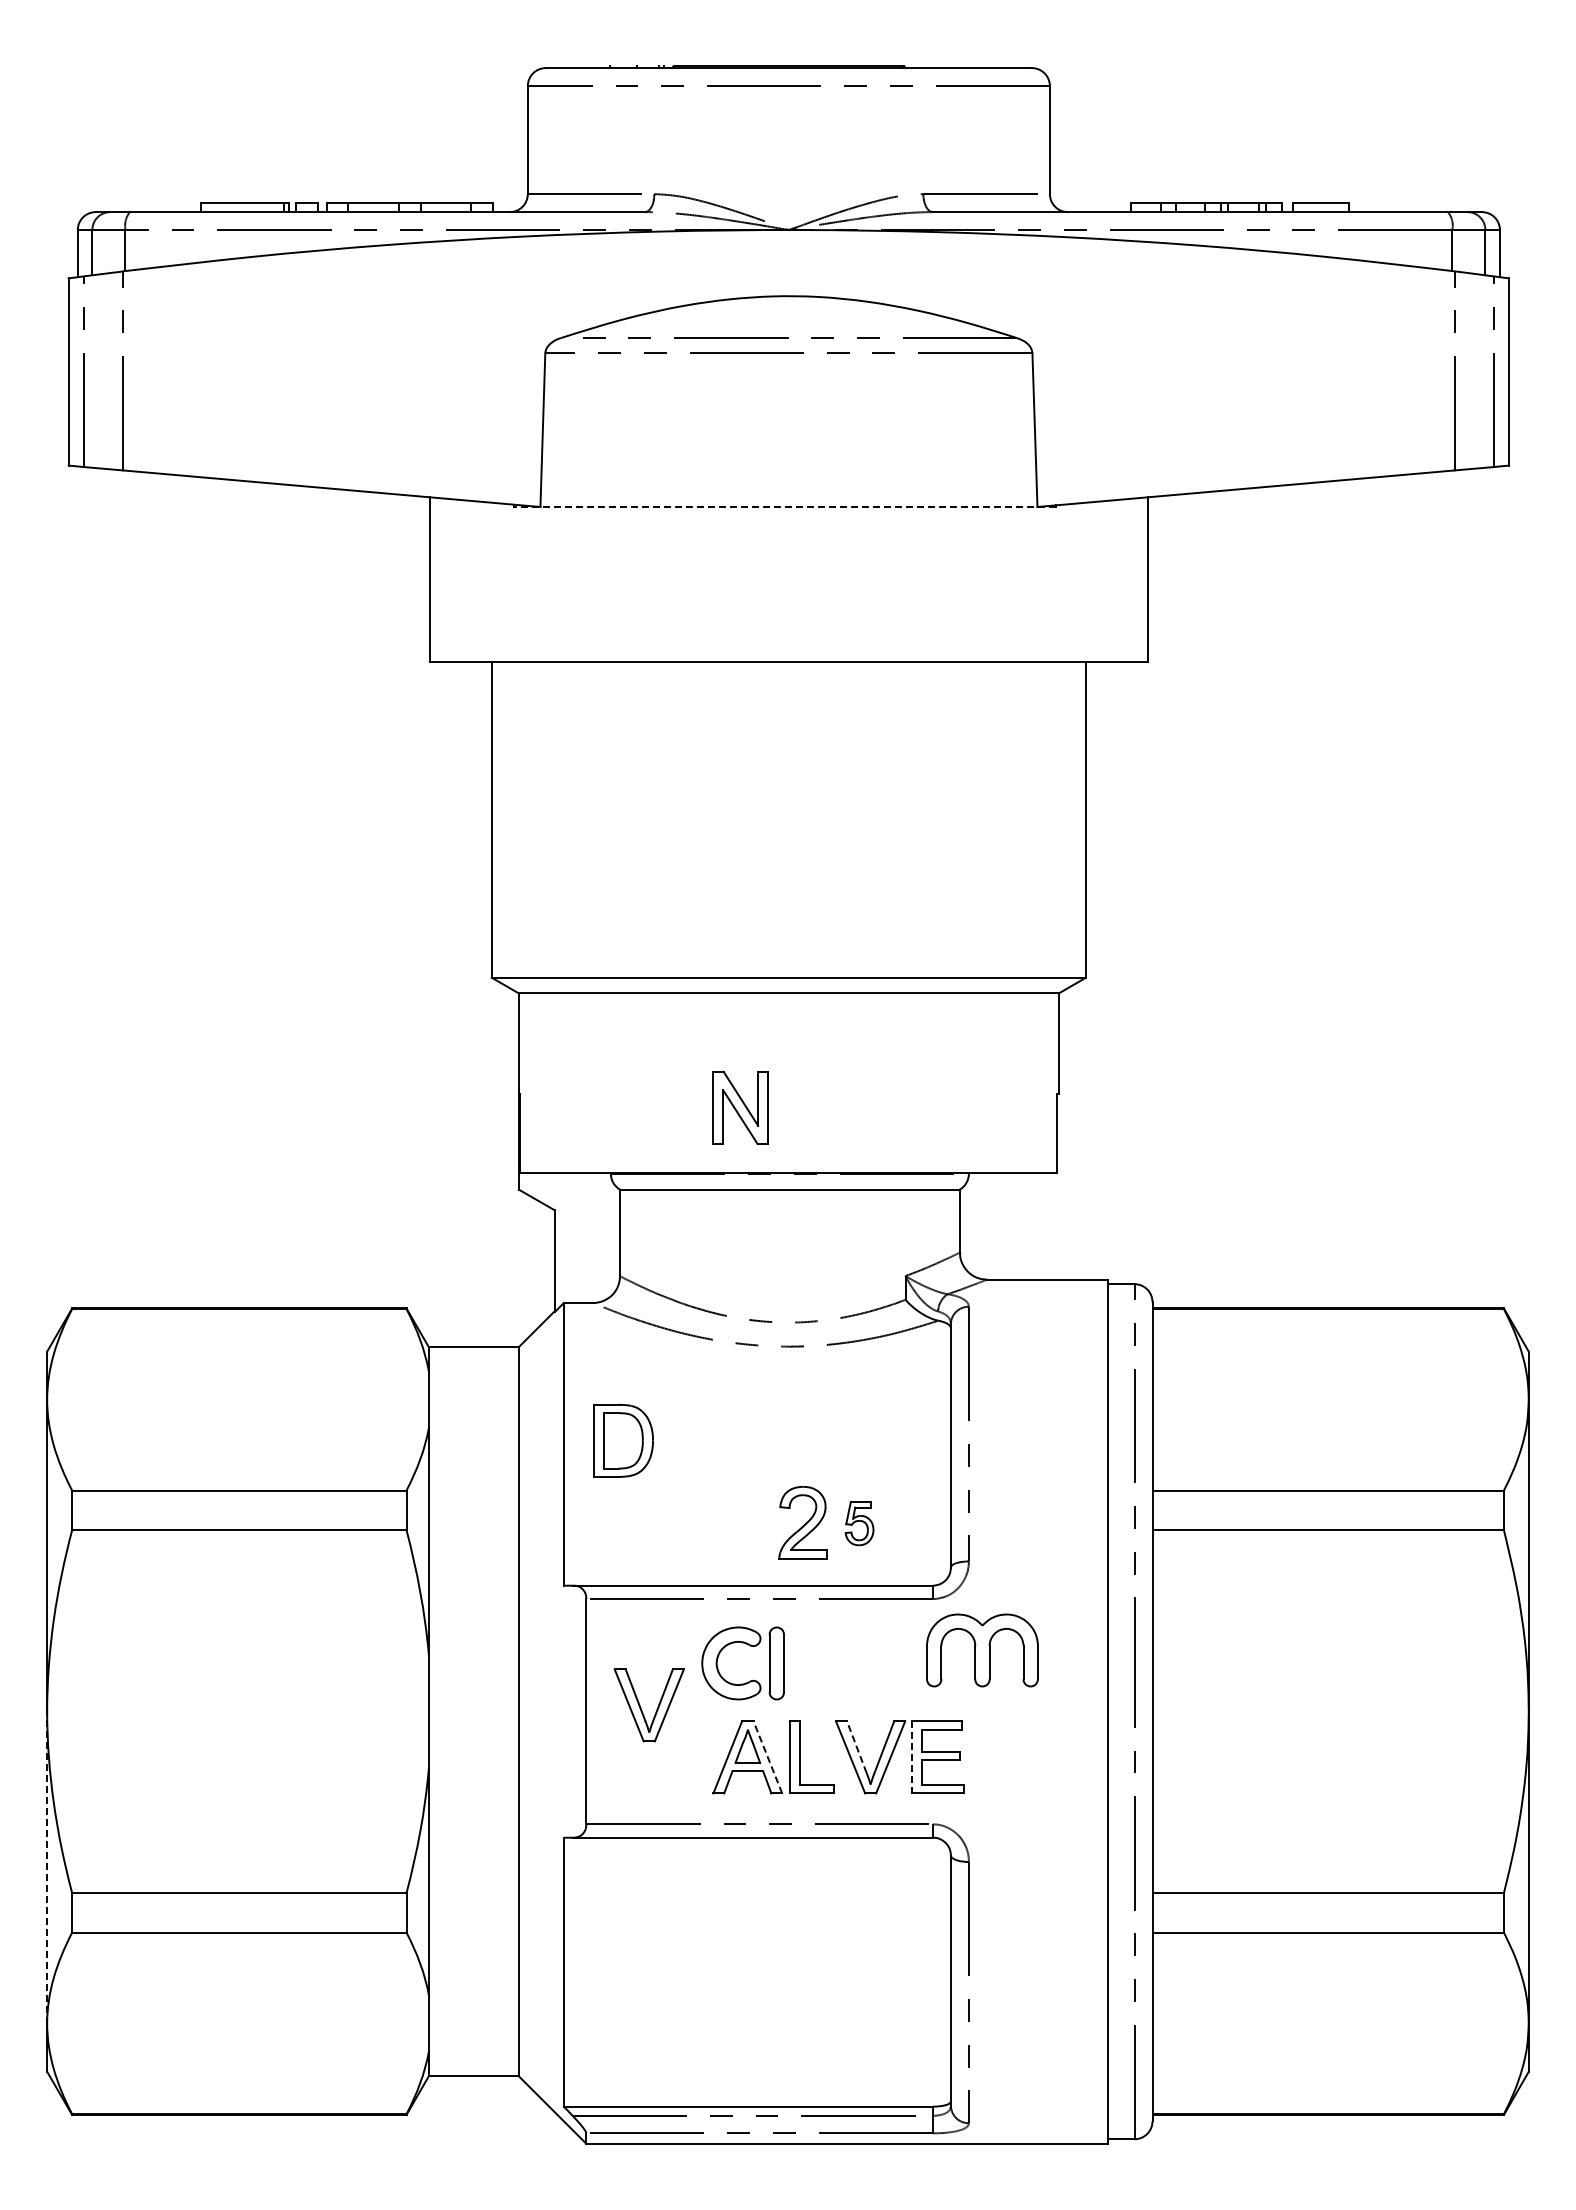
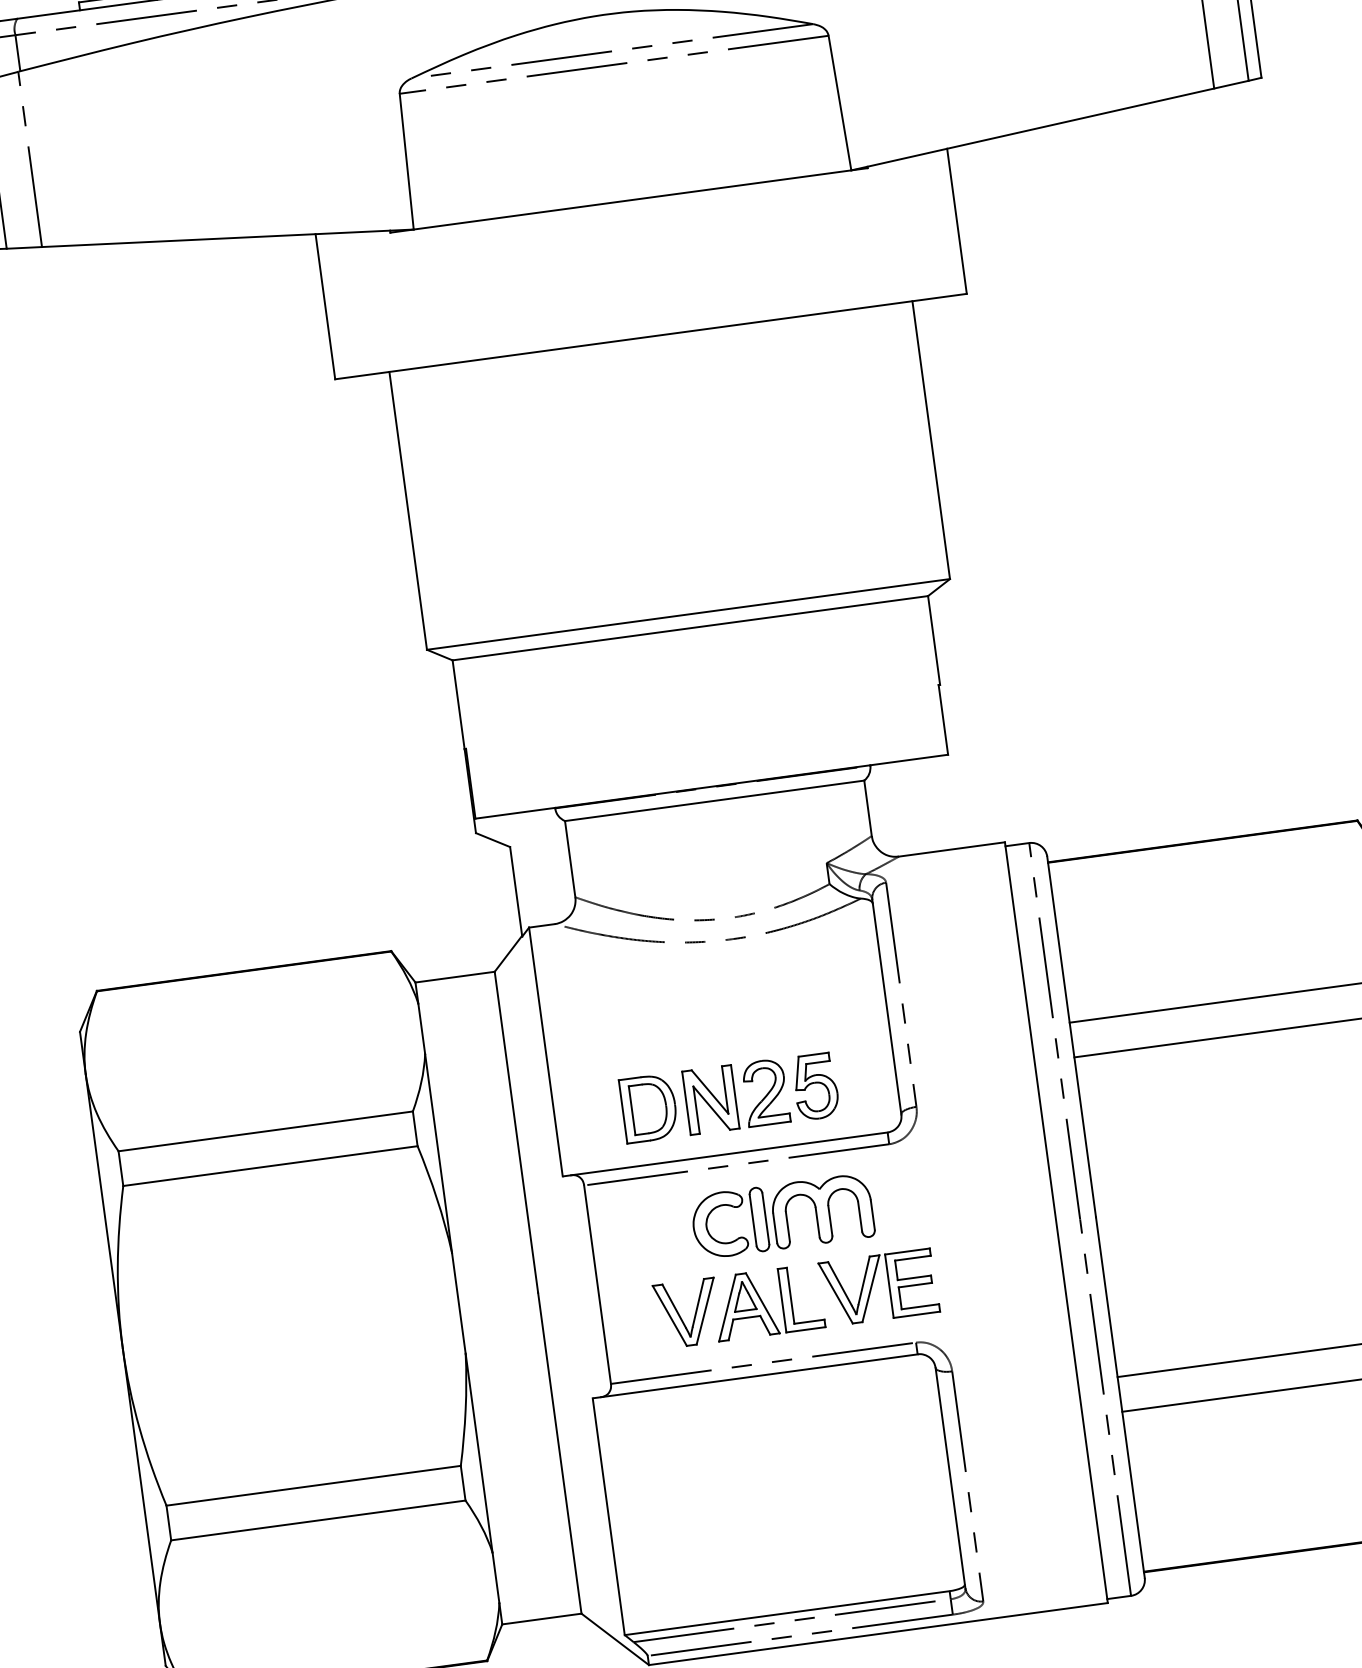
line: (784, 506) -> (628, 200), dashed -> solid
part: (740, 1107) -> (710, 1099), moved
part: (623, 1440) -> (649, 1108), moved
part: (859, 1523) -> (815, 1086), size x1.67
part: (982, 1650) -> (822, 1211), moved
part: (641, 1707) -> (680, 1316), moved
line: (856, 1747) -> (839, 1284), dashed -> solid
line: (767, 1757) -> (762, 1303), dashed -> solid
line: (911, 1757) -> (889, 1286), dashed -> solid
line: (47, 1867) -> (141, 1486), dashed -> solid

